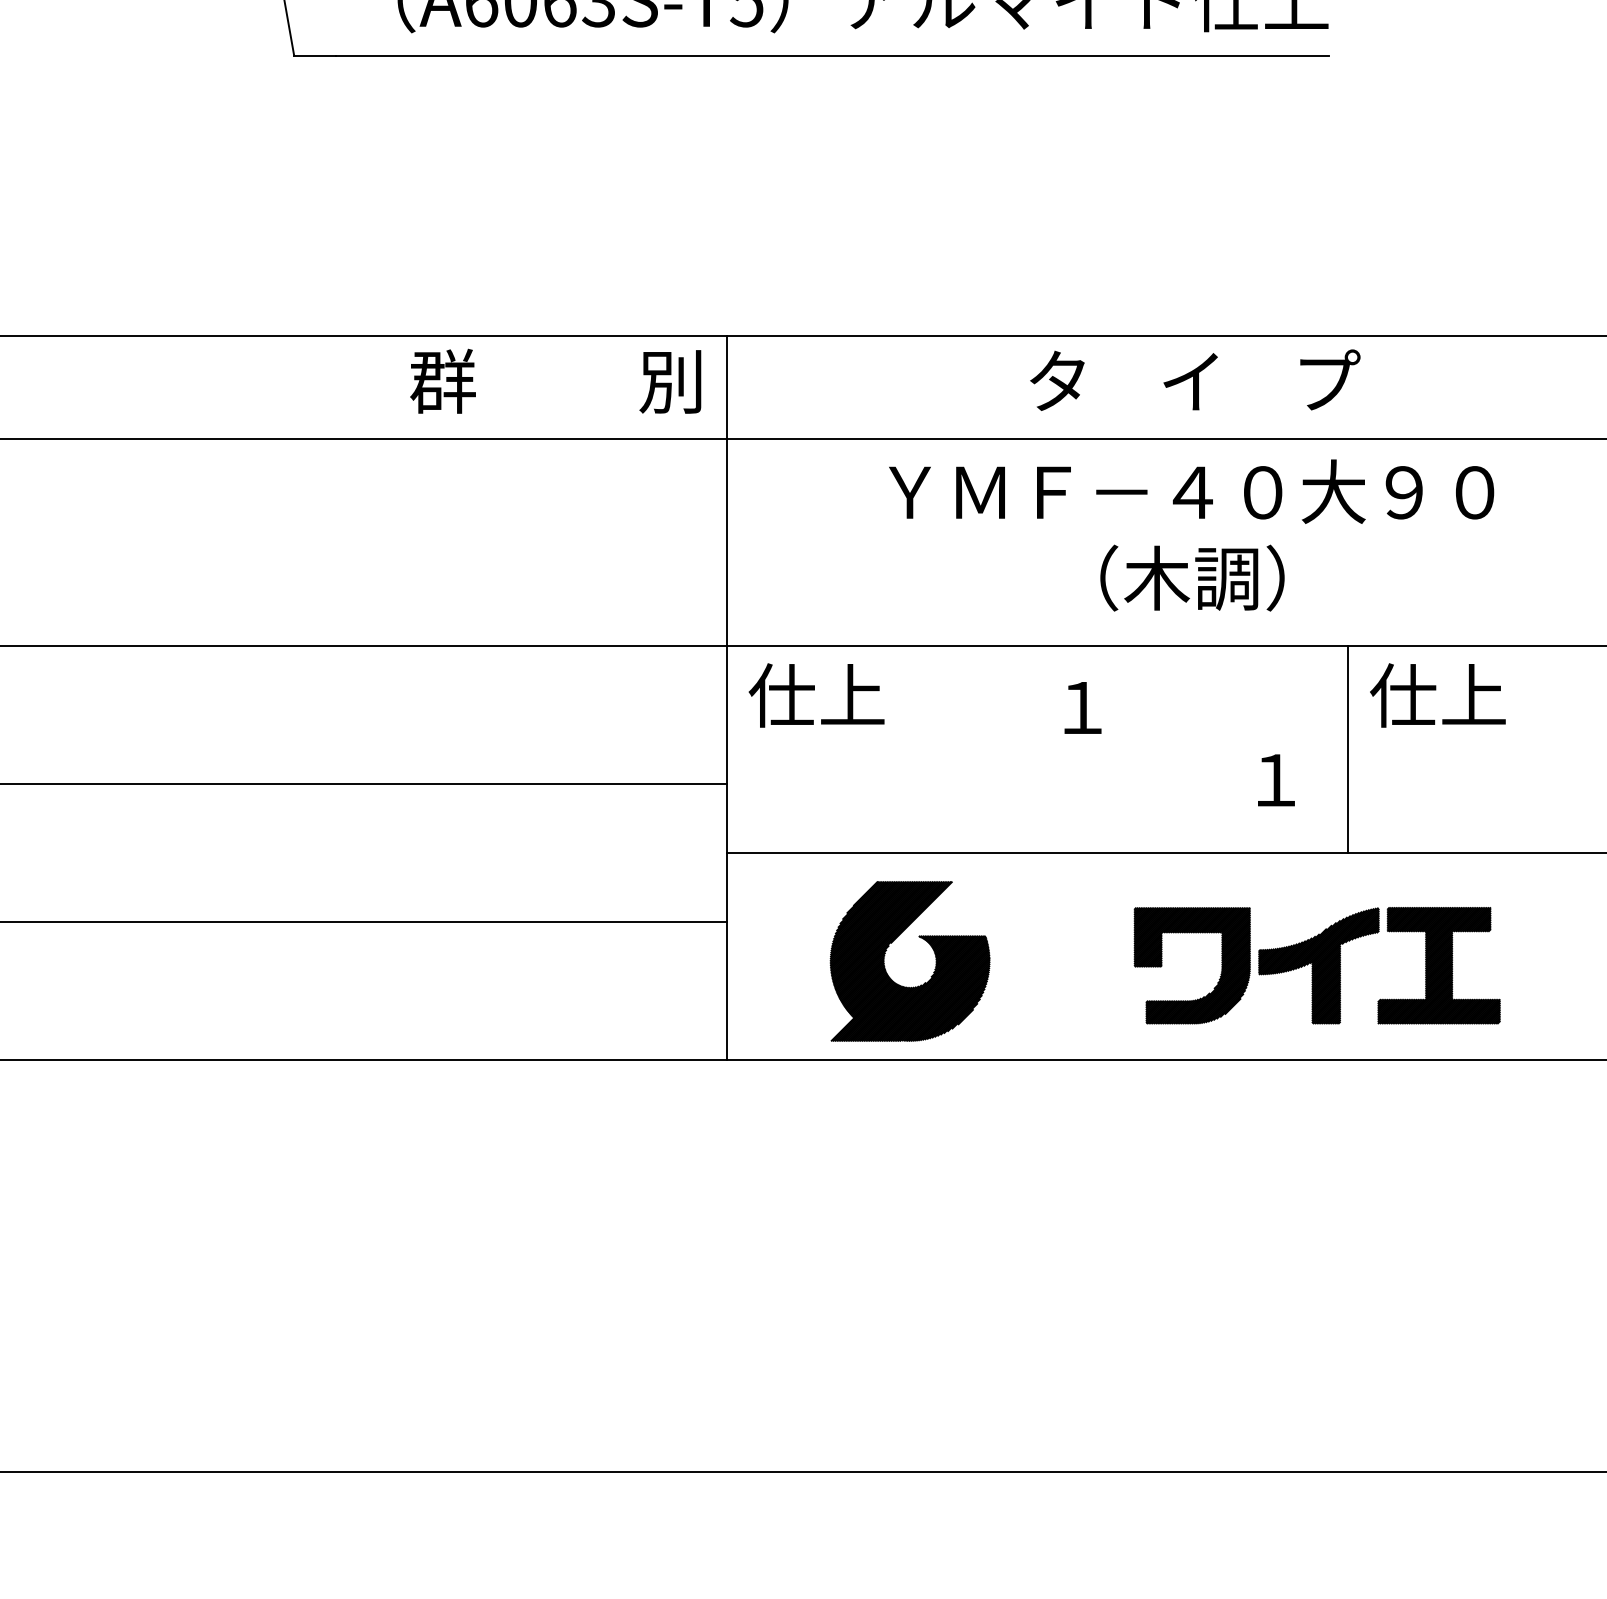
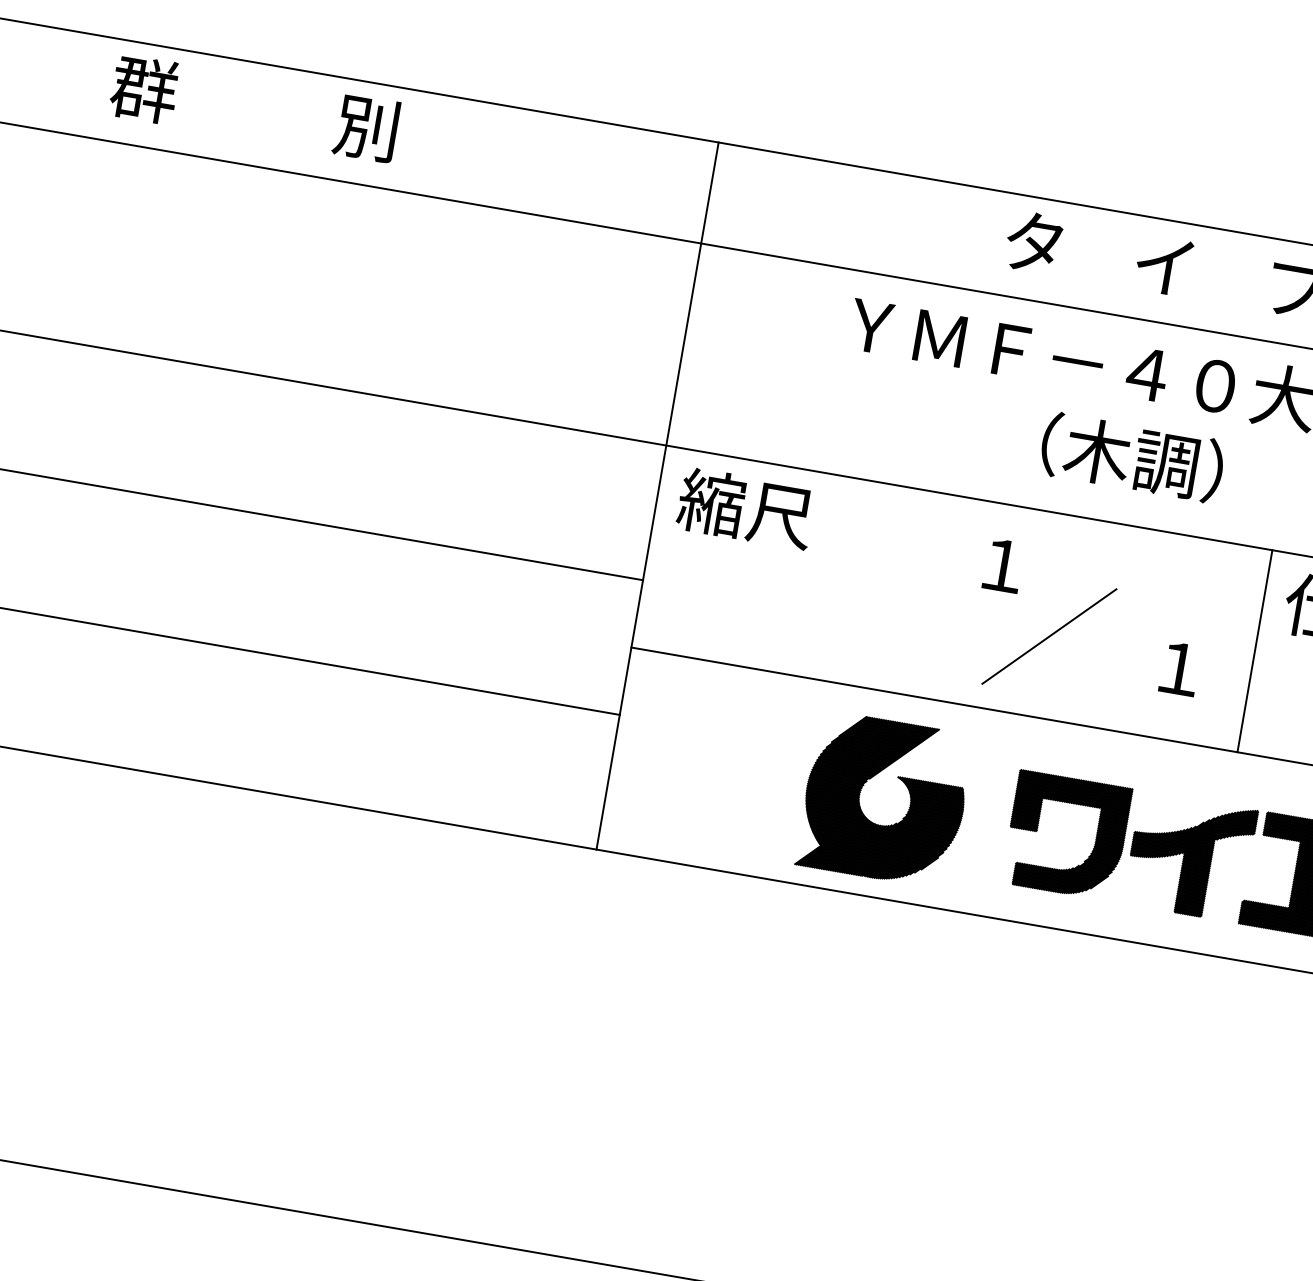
text: (555, 380) -> (254, 107), moved
text: (816, 694) -> (745, 507), 仕上 -> 縮尺
line: (1140, 770) -> (1049, 636), added
part: (885, 966) -> (860, 800), moved

